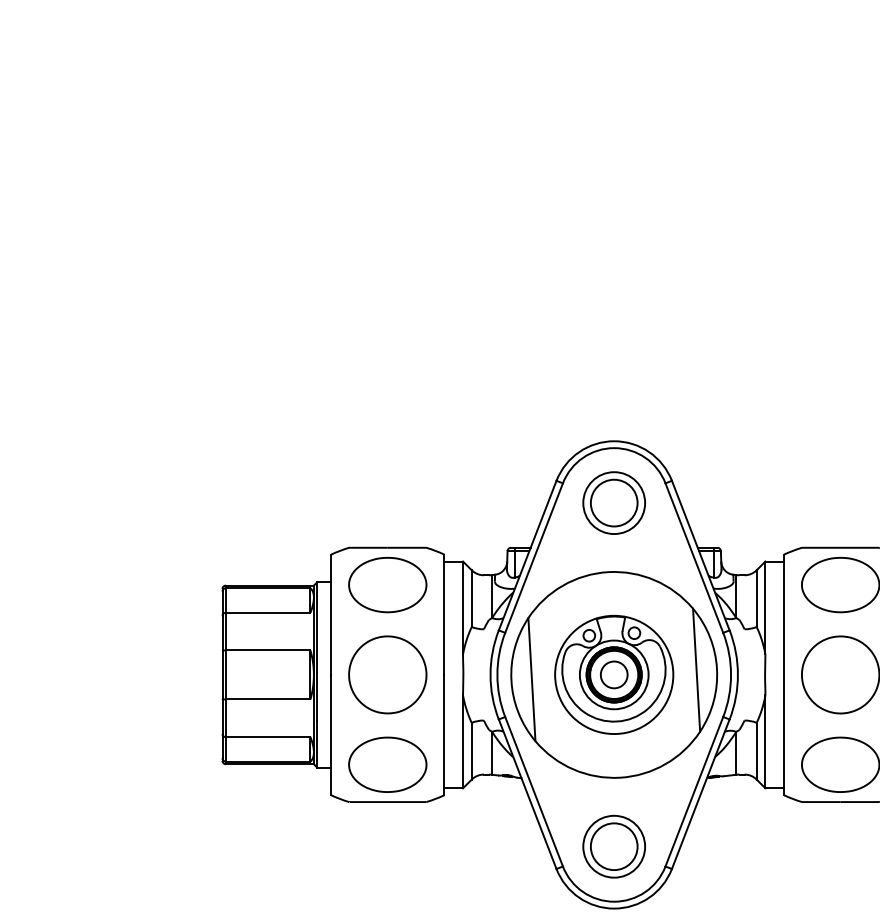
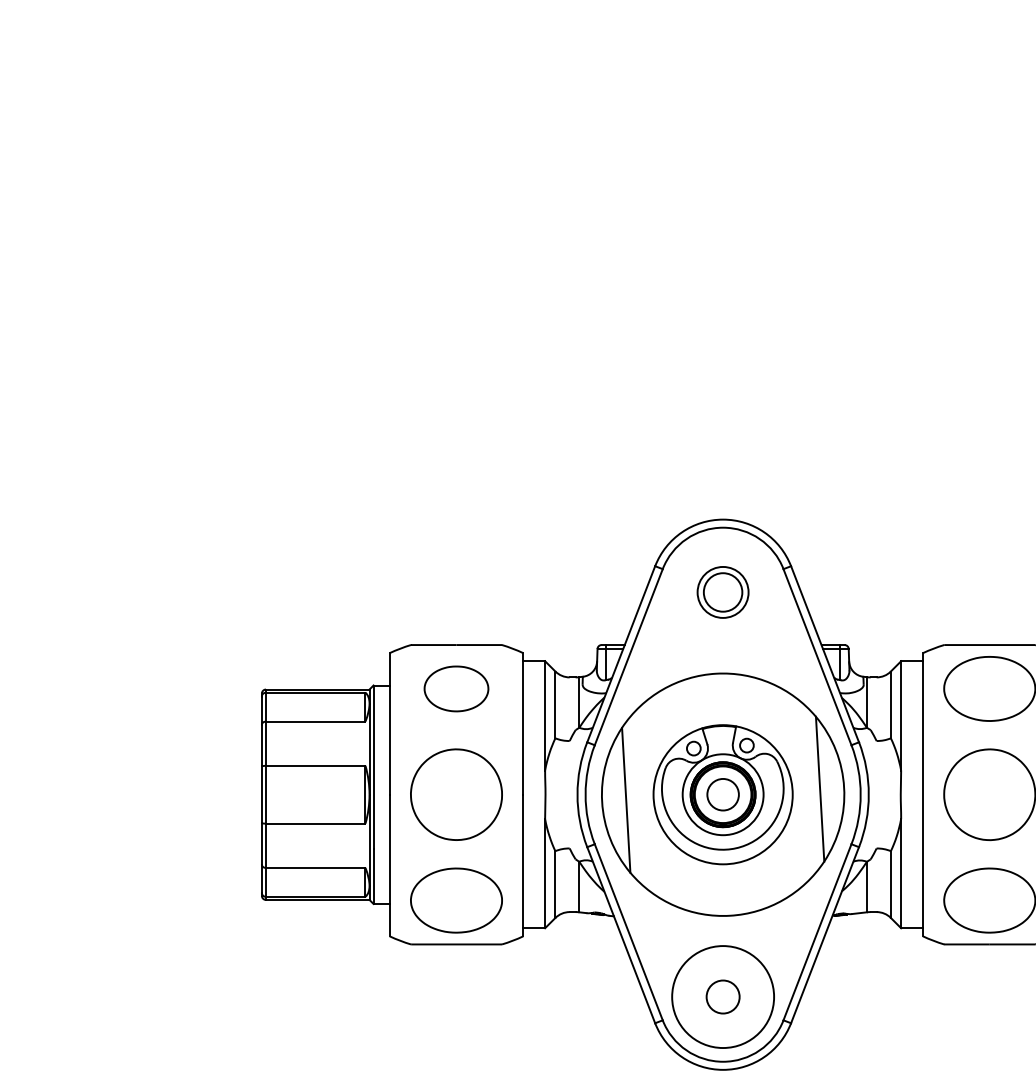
part: (613, 503) -> (722, 592), size x0.7
part: (387, 584) -> (456, 688), size x0.7
circle: (613, 846) -> (722, 996), size x0.6
circle: (613, 846) -> (722, 996), size x1.4

